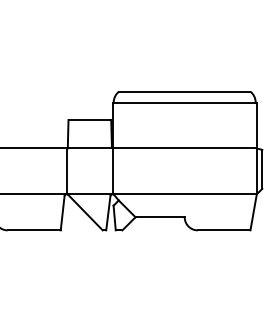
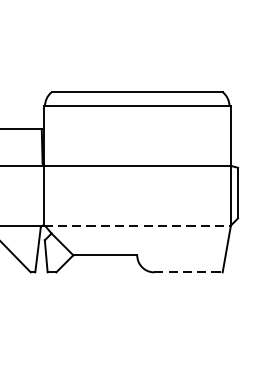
line: (185, 194) -> (138, 225), solid -> dashed
line: (224, 230) -> (188, 272), solid -> dashed

